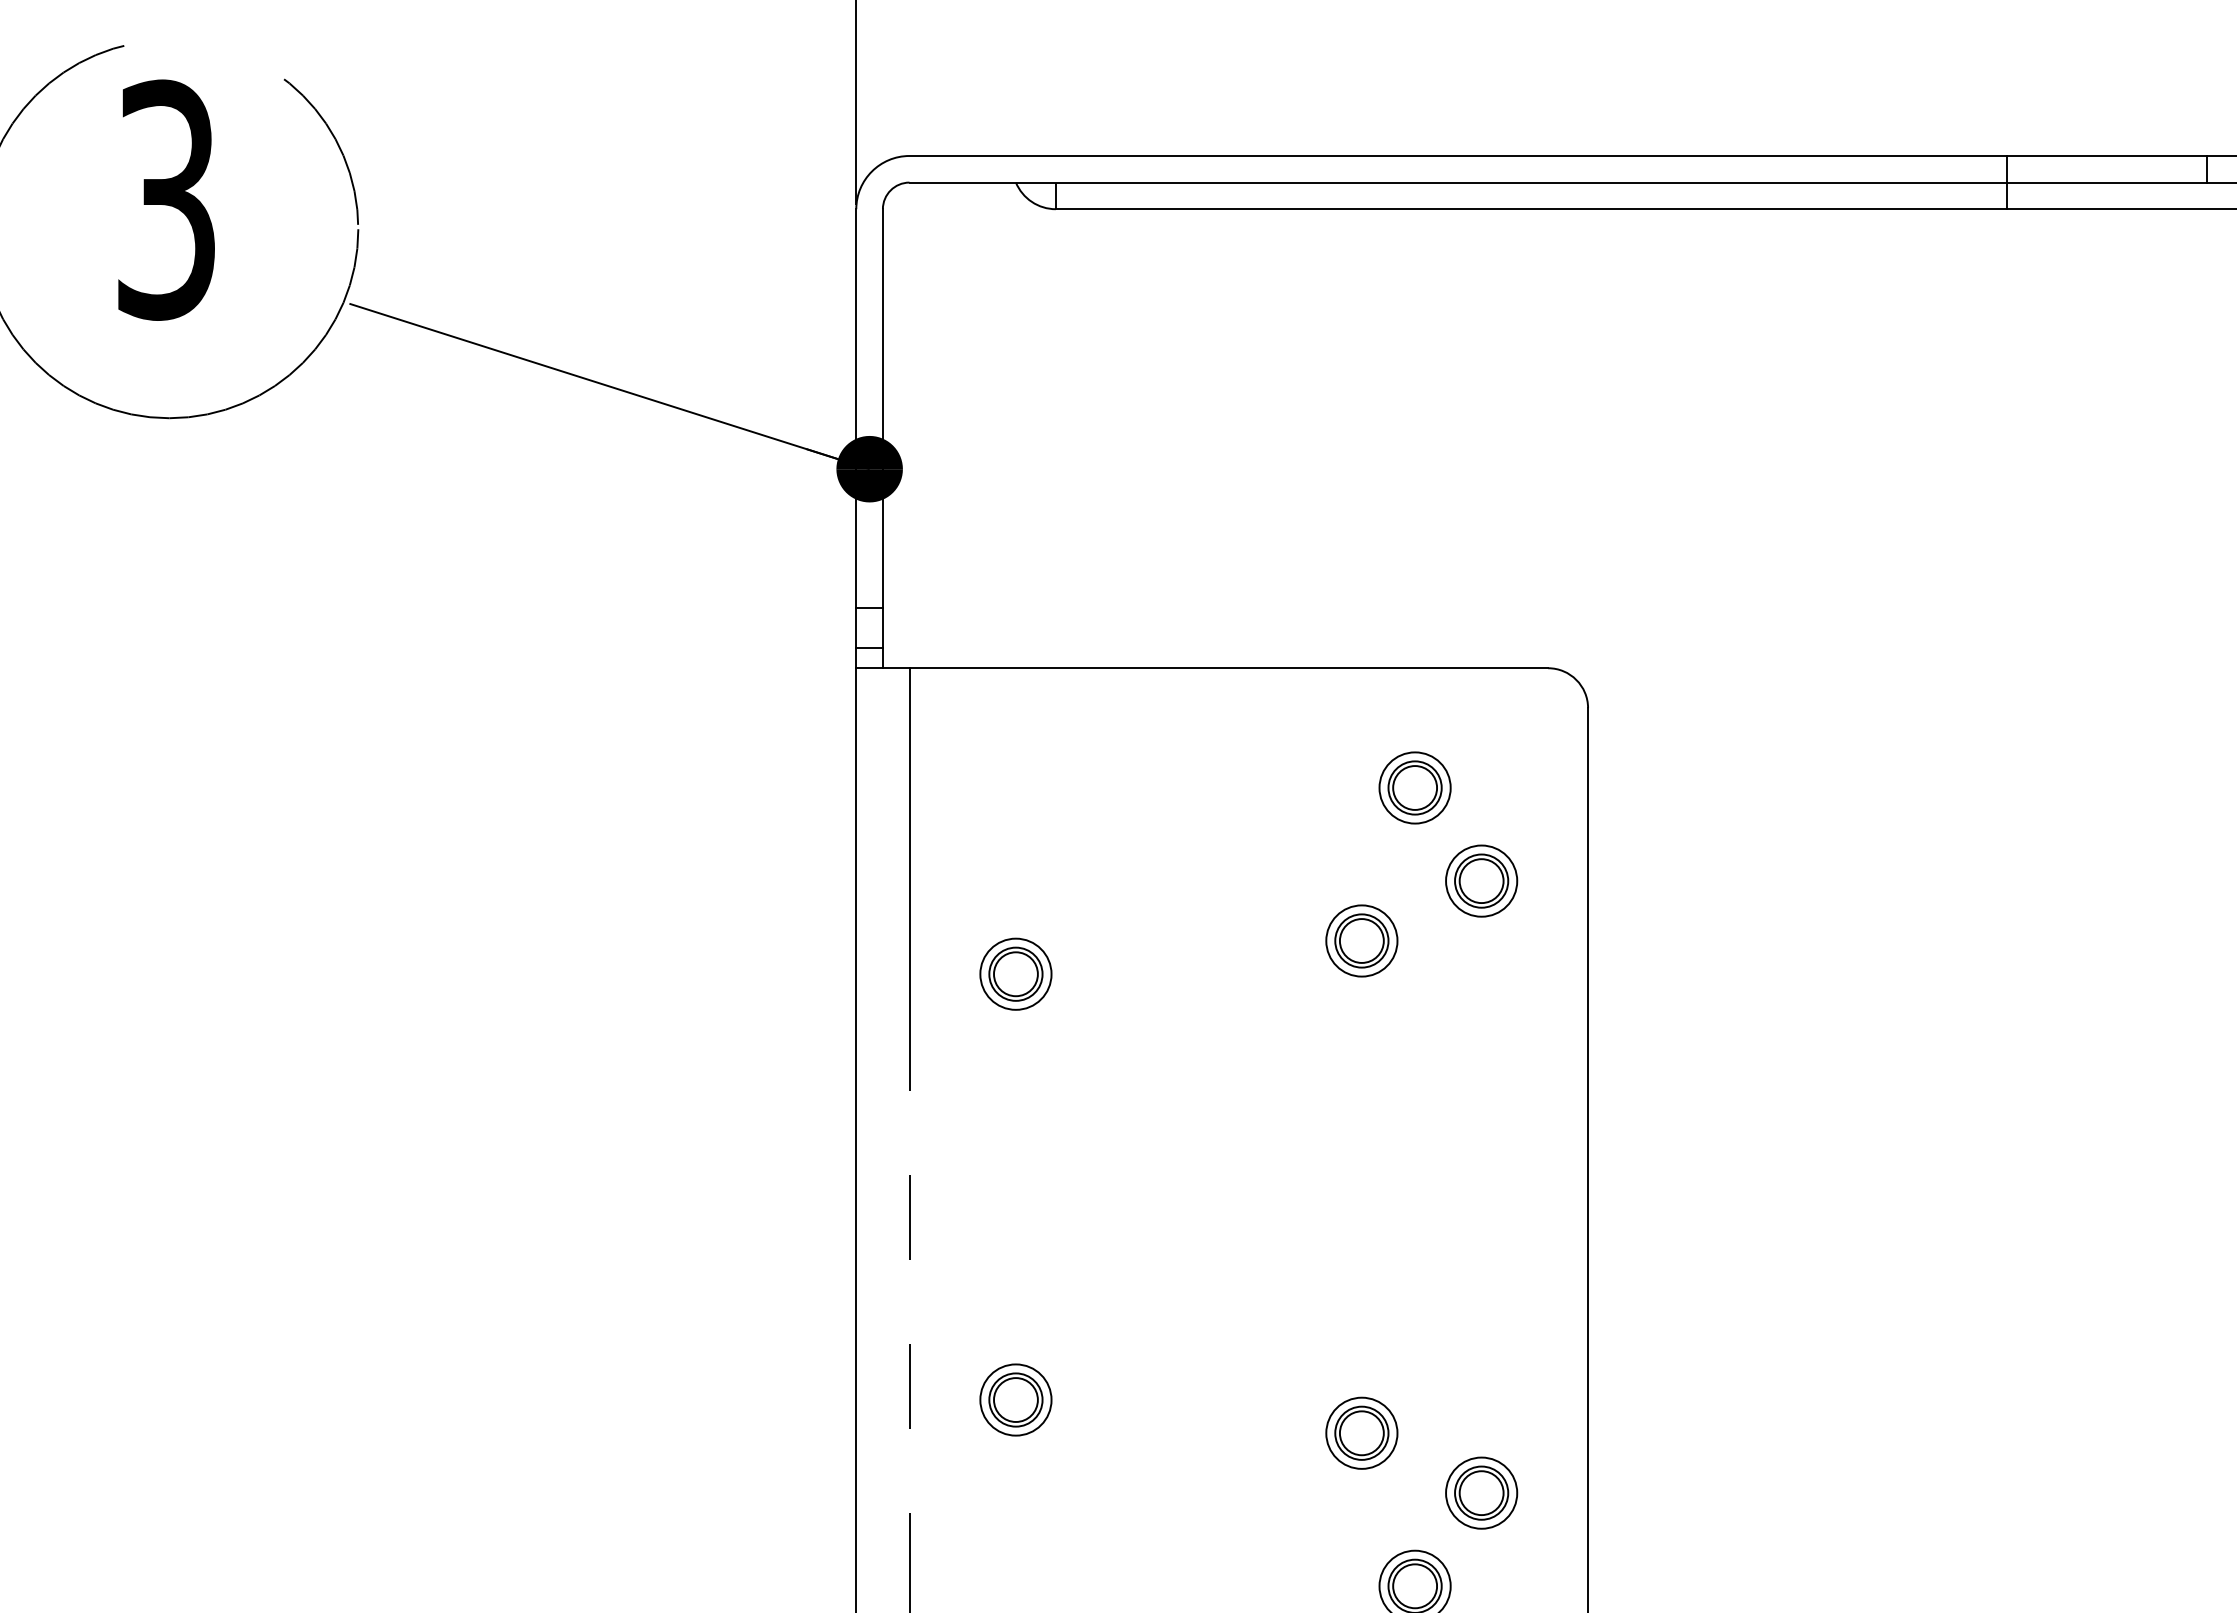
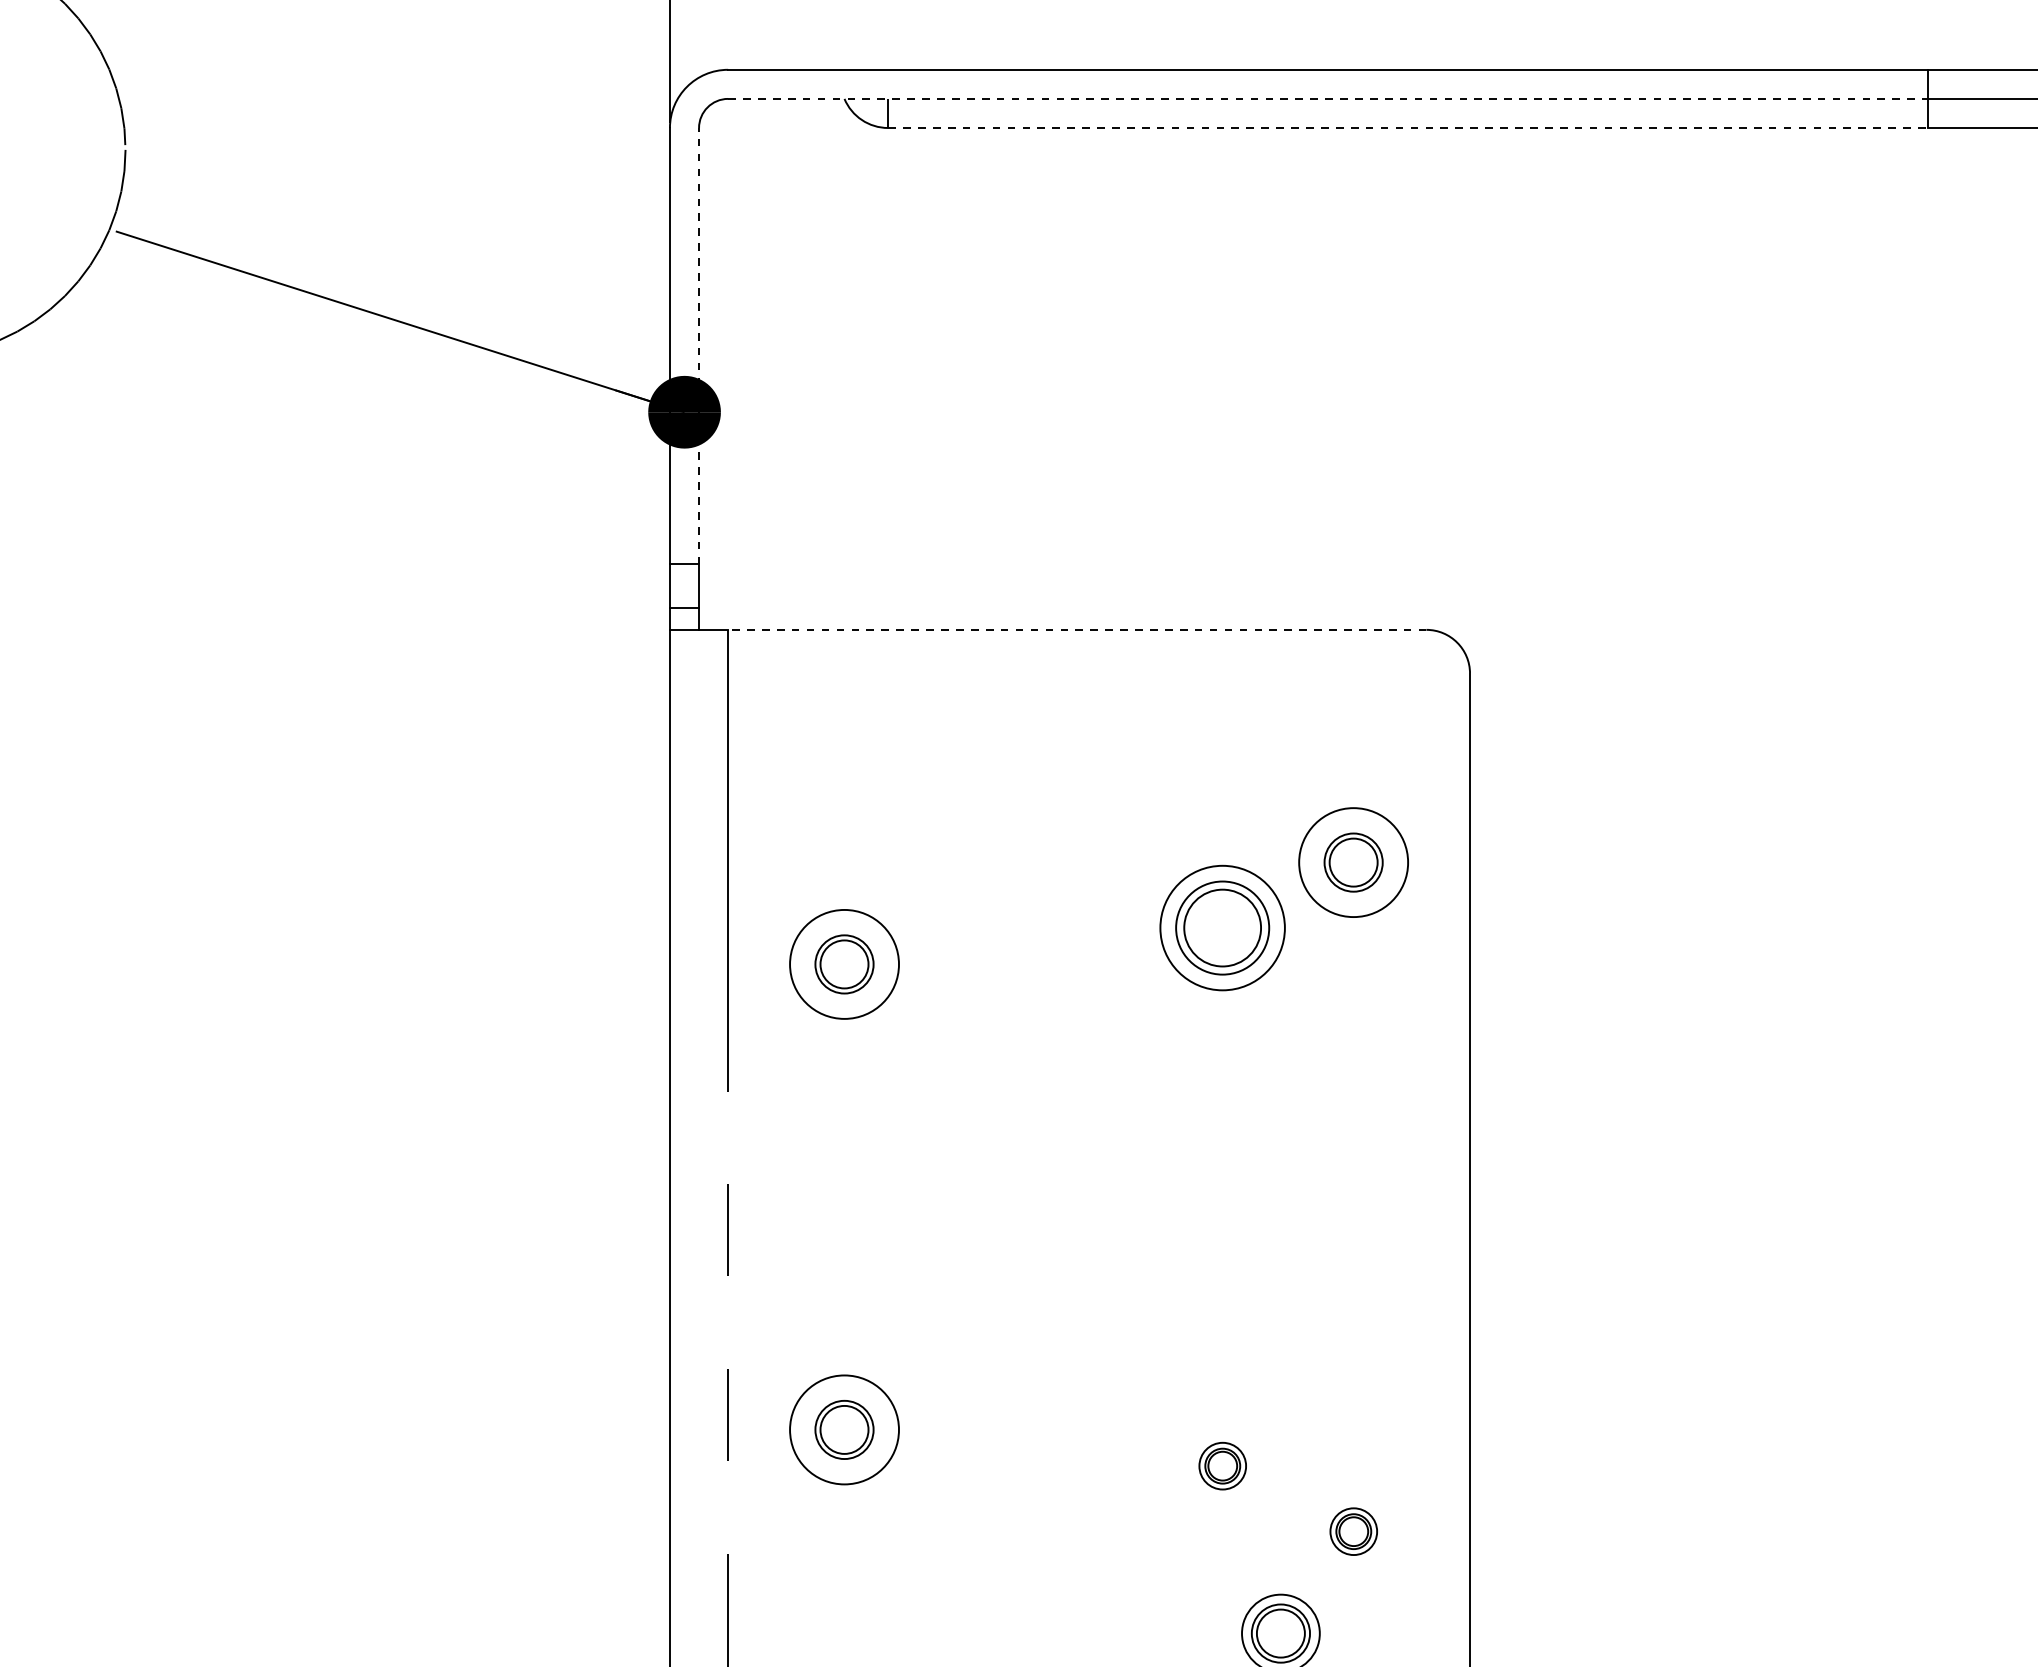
line: (1458, 182) -> (1328, 98), solid -> dashed
line: (1531, 209) -> (1408, 128), solid -> dashed
line: (882, 408) -> (698, 345), solid -> dashed
line: (1228, 668) -> (1076, 630), solid -> dashed
part: (1414, 787) -> (1280, 760), removed
circle: (1481, 880) -> (1353, 861), size x1.4
part: (1361, 940) -> (1222, 927), size x1.6
circle: (1015, 973) -> (844, 963), size x1.4
circle: (1015, 1399) -> (844, 1429), size x1.4
part: (1361, 1432) -> (1222, 1465), size x0.6
part: (1481, 1492) -> (1353, 1531), size x0.6

